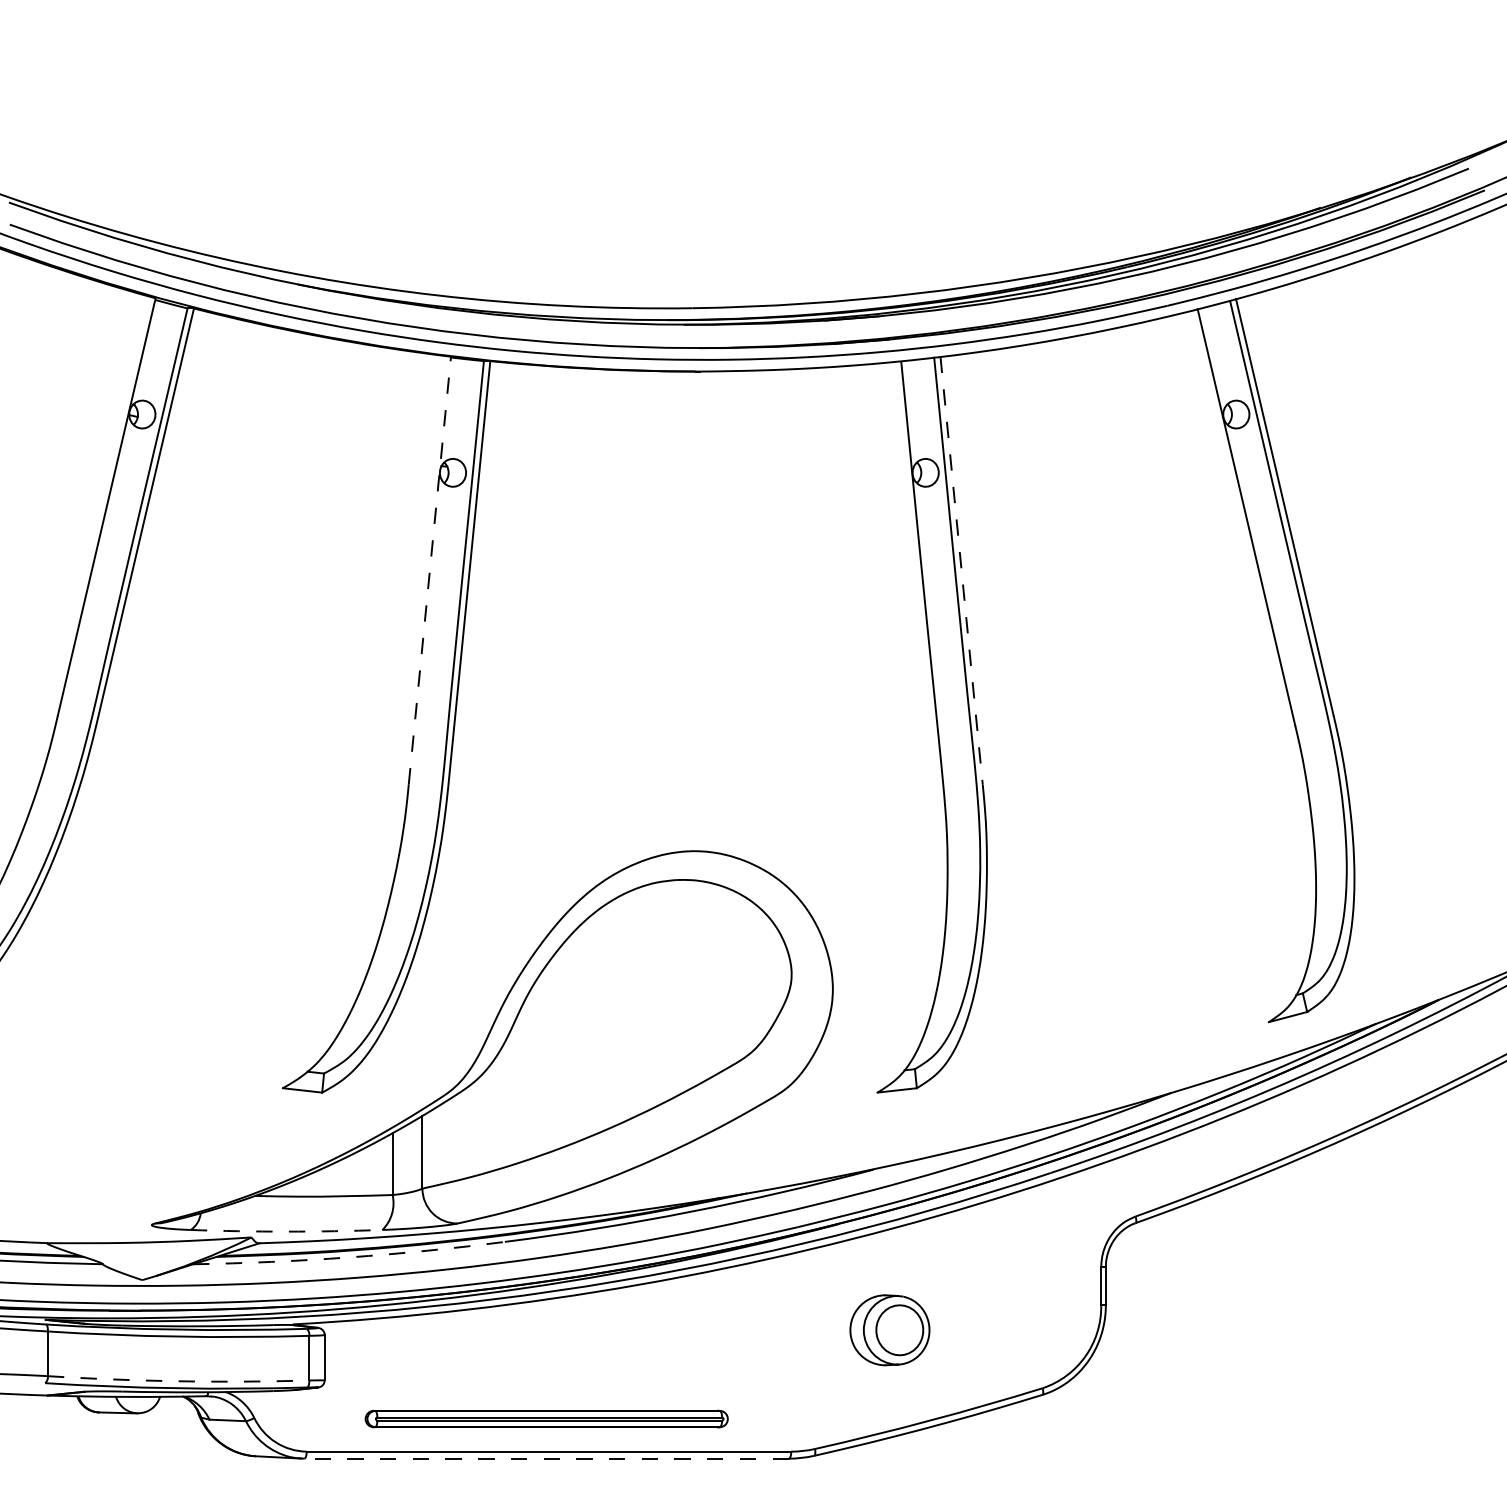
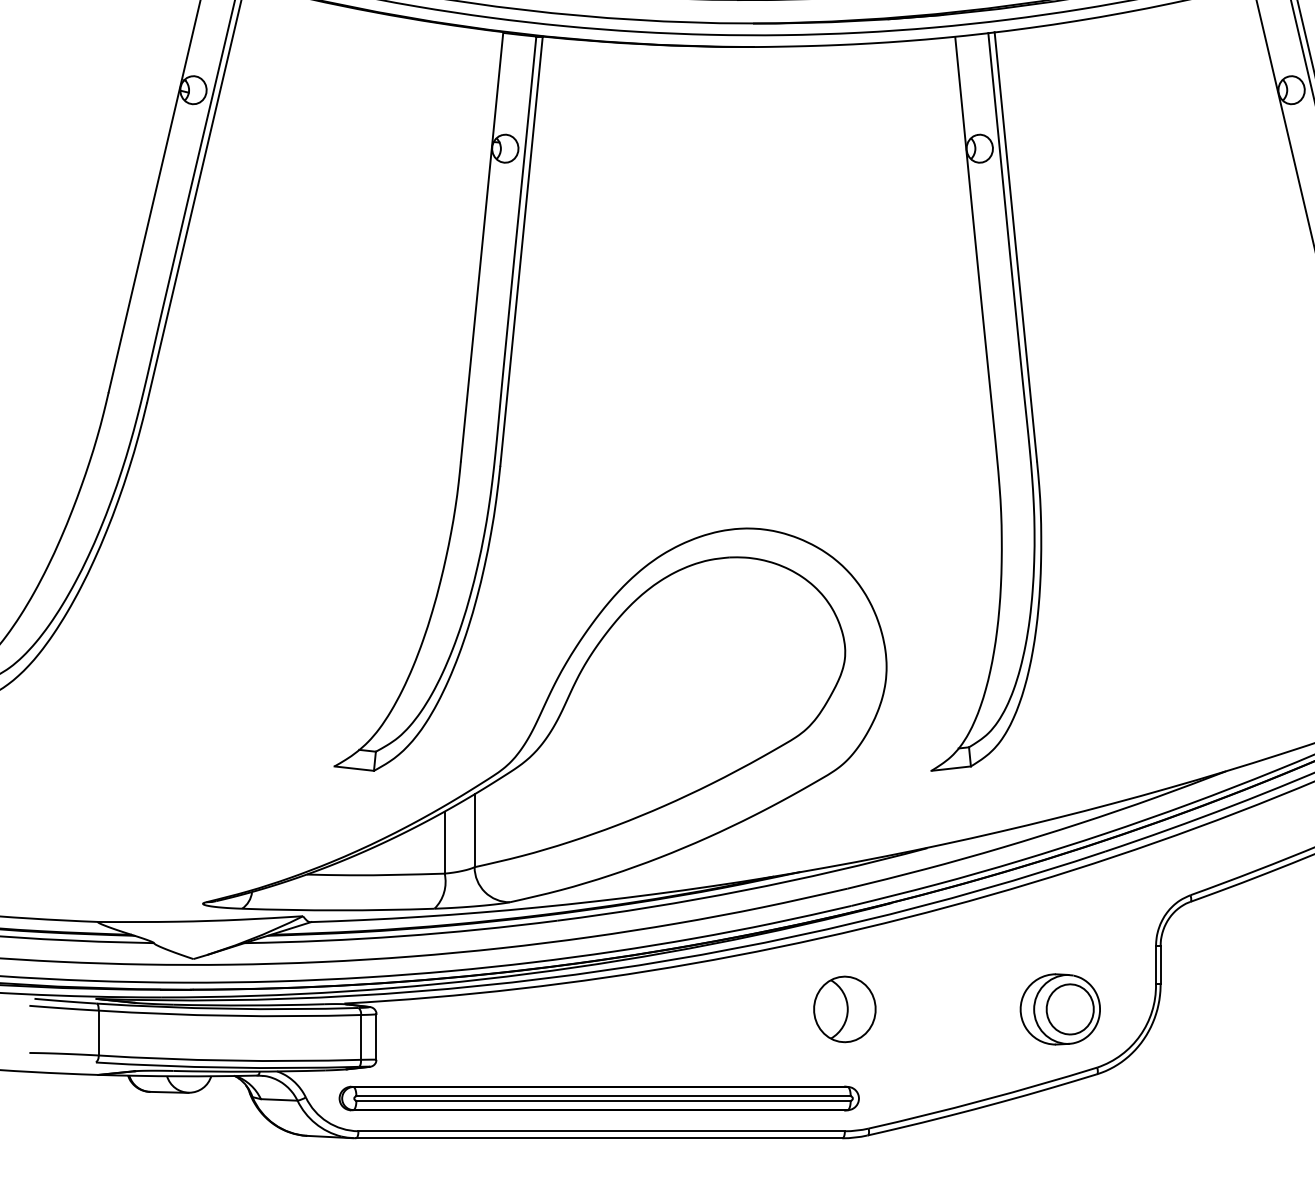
line: (429, 570) -> (481, 246), dashed -> solid
line: (961, 570) -> (1015, 246), dashed -> solid
arc: (286, 1231) -> (338, 910), dashed -> solid
arc: (349, 1257) -> (401, 936), dashed -> solid
part: (790, 1329) -> (844, 1008), added
part: (889, 1330) -> (1059, 1009), moved
arc: (178, 1381) -> (229, 1060), dashed -> solid
part: (546, 1418) -> (599, 1097), size x1.43
line: (546, 1458) -> (599, 1138), dashed -> solid

